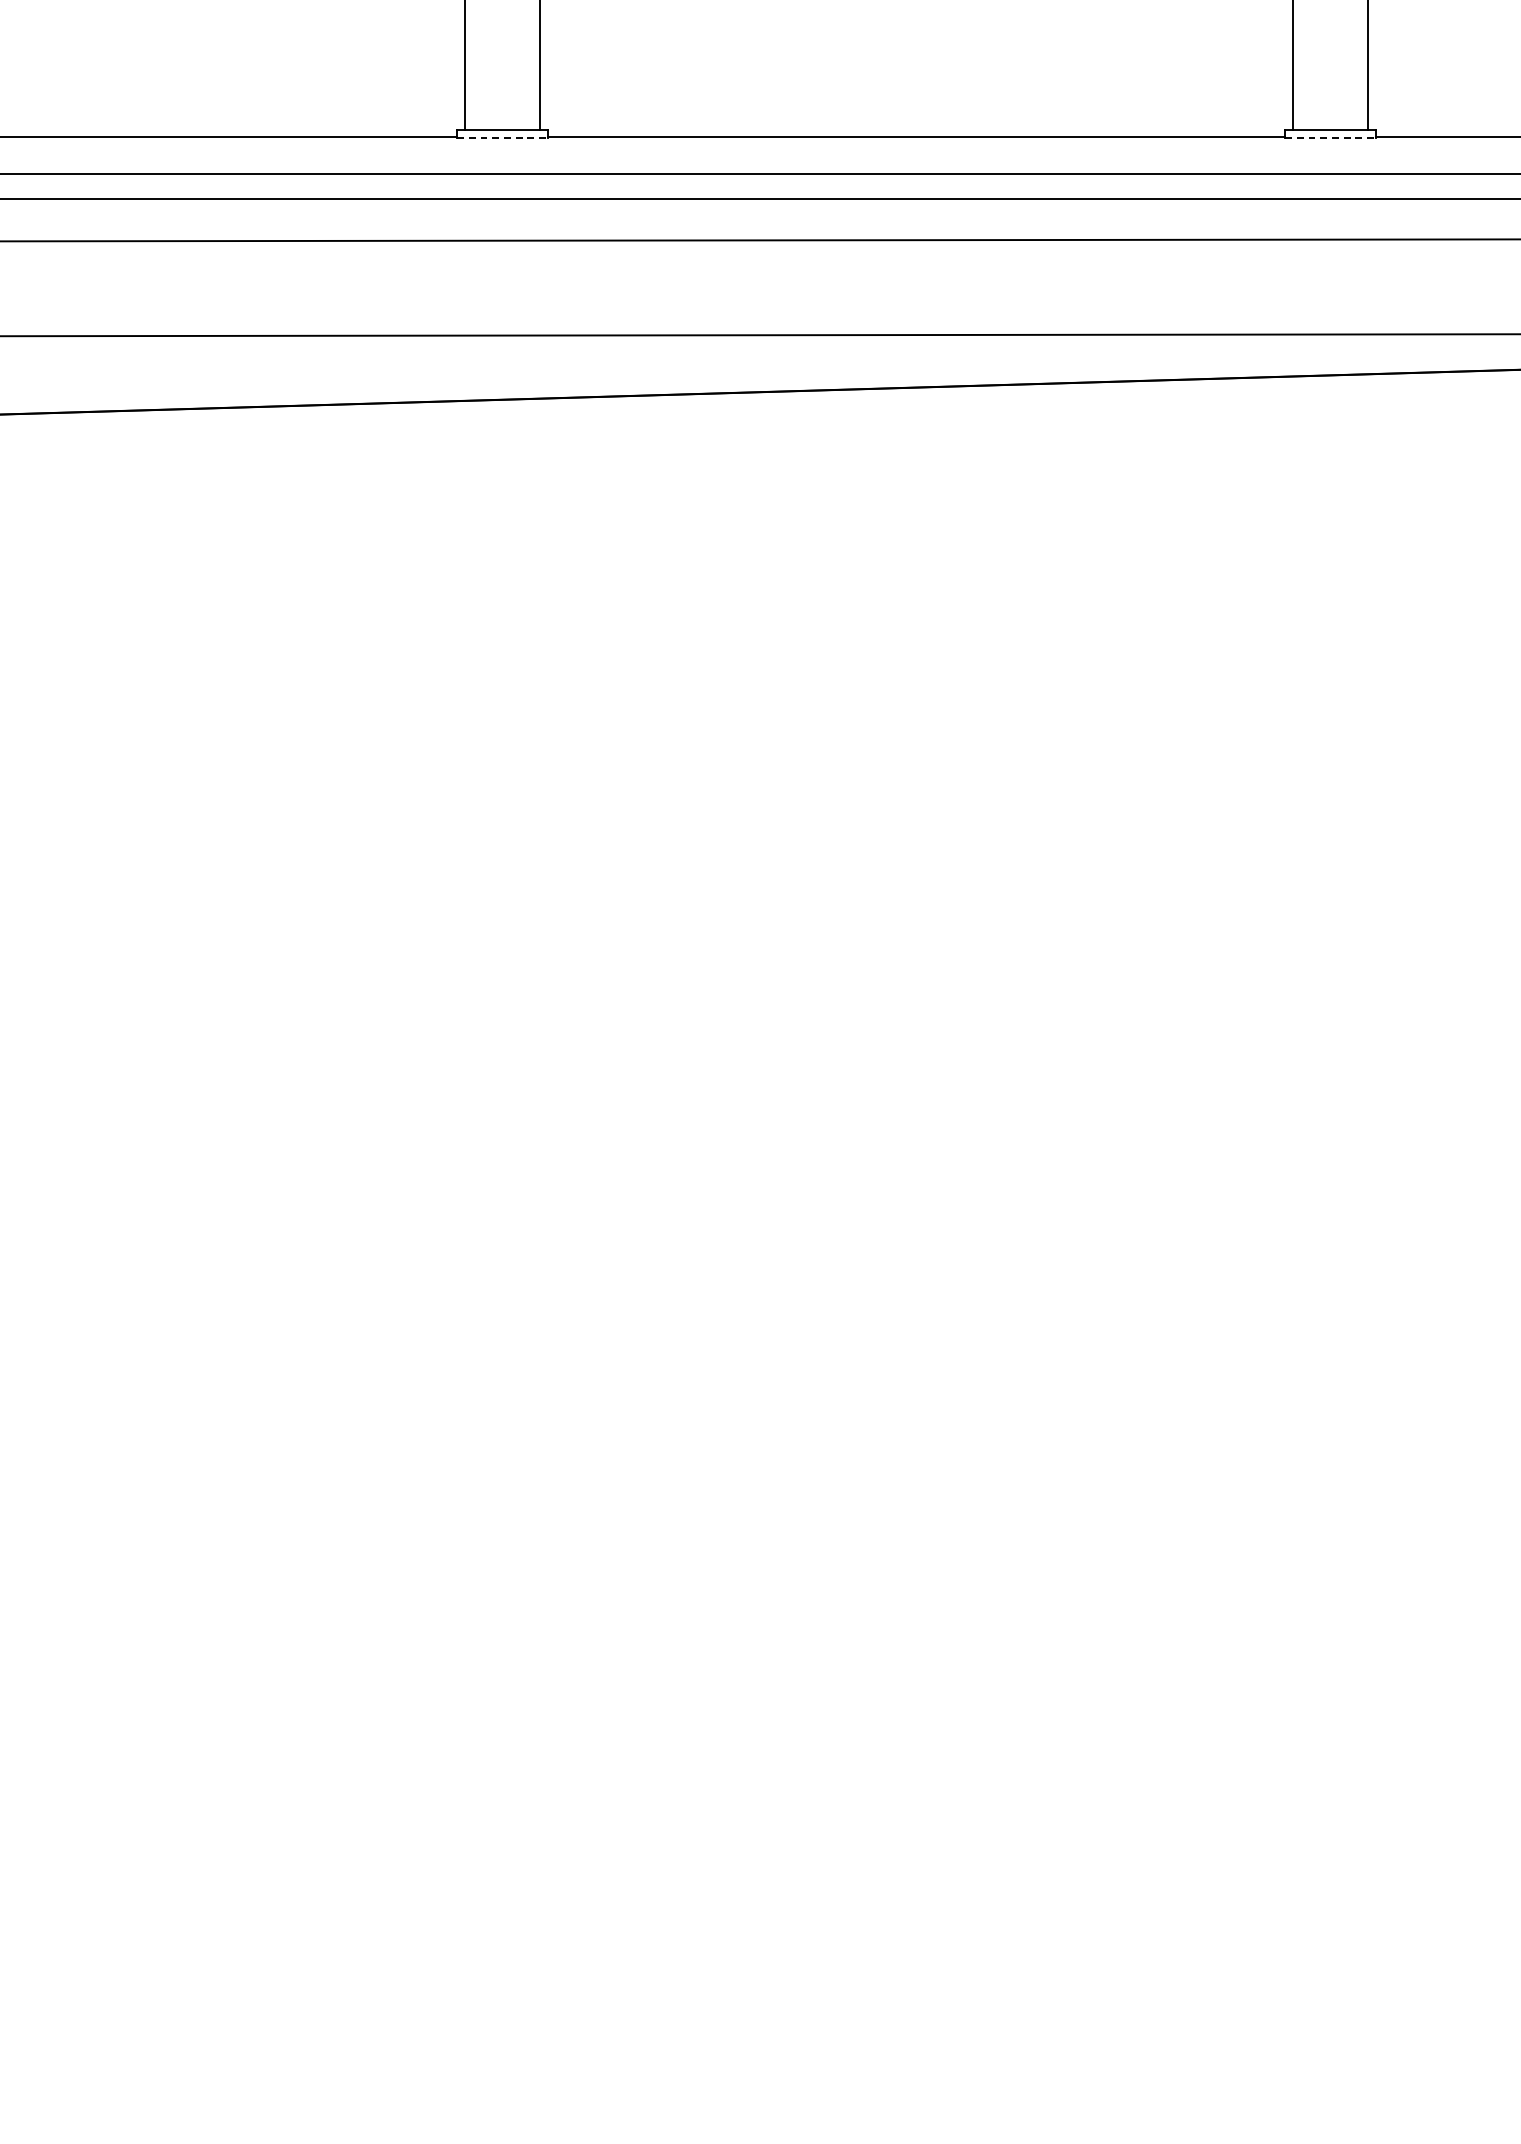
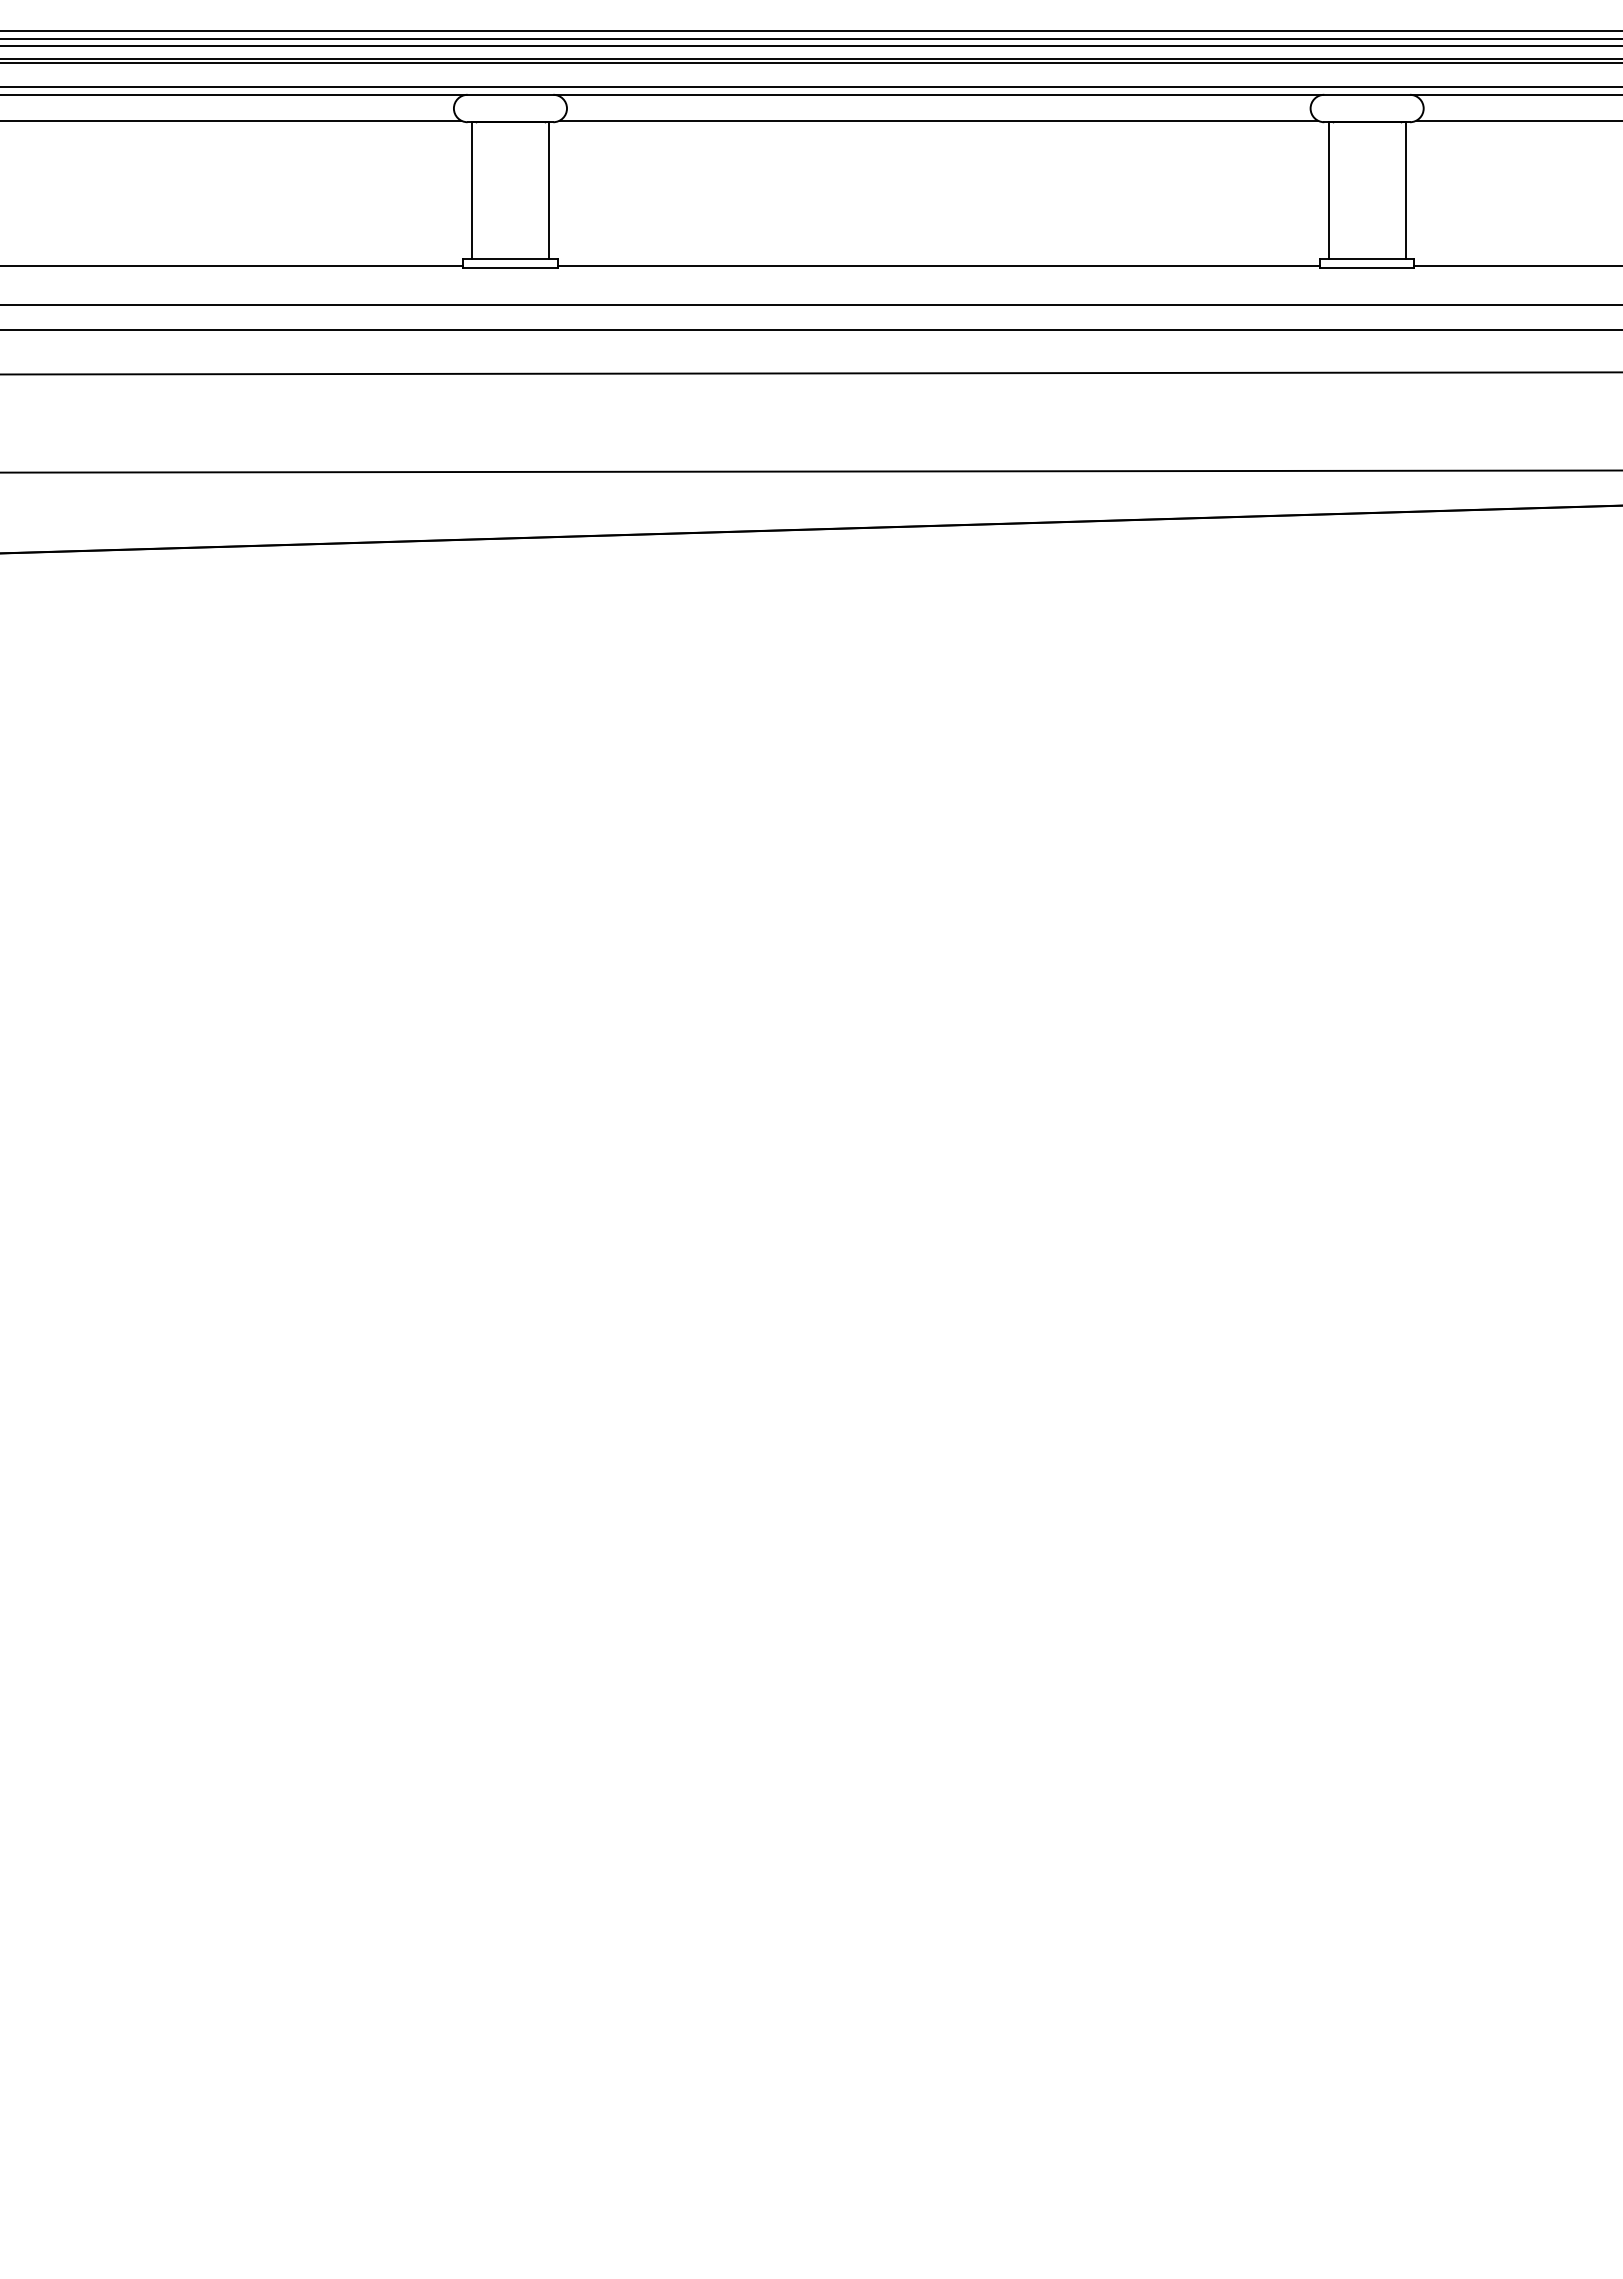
line: (502, 137) -> (510, 267), dashed -> solid
line: (1330, 137) -> (1367, 267), dashed -> solid

